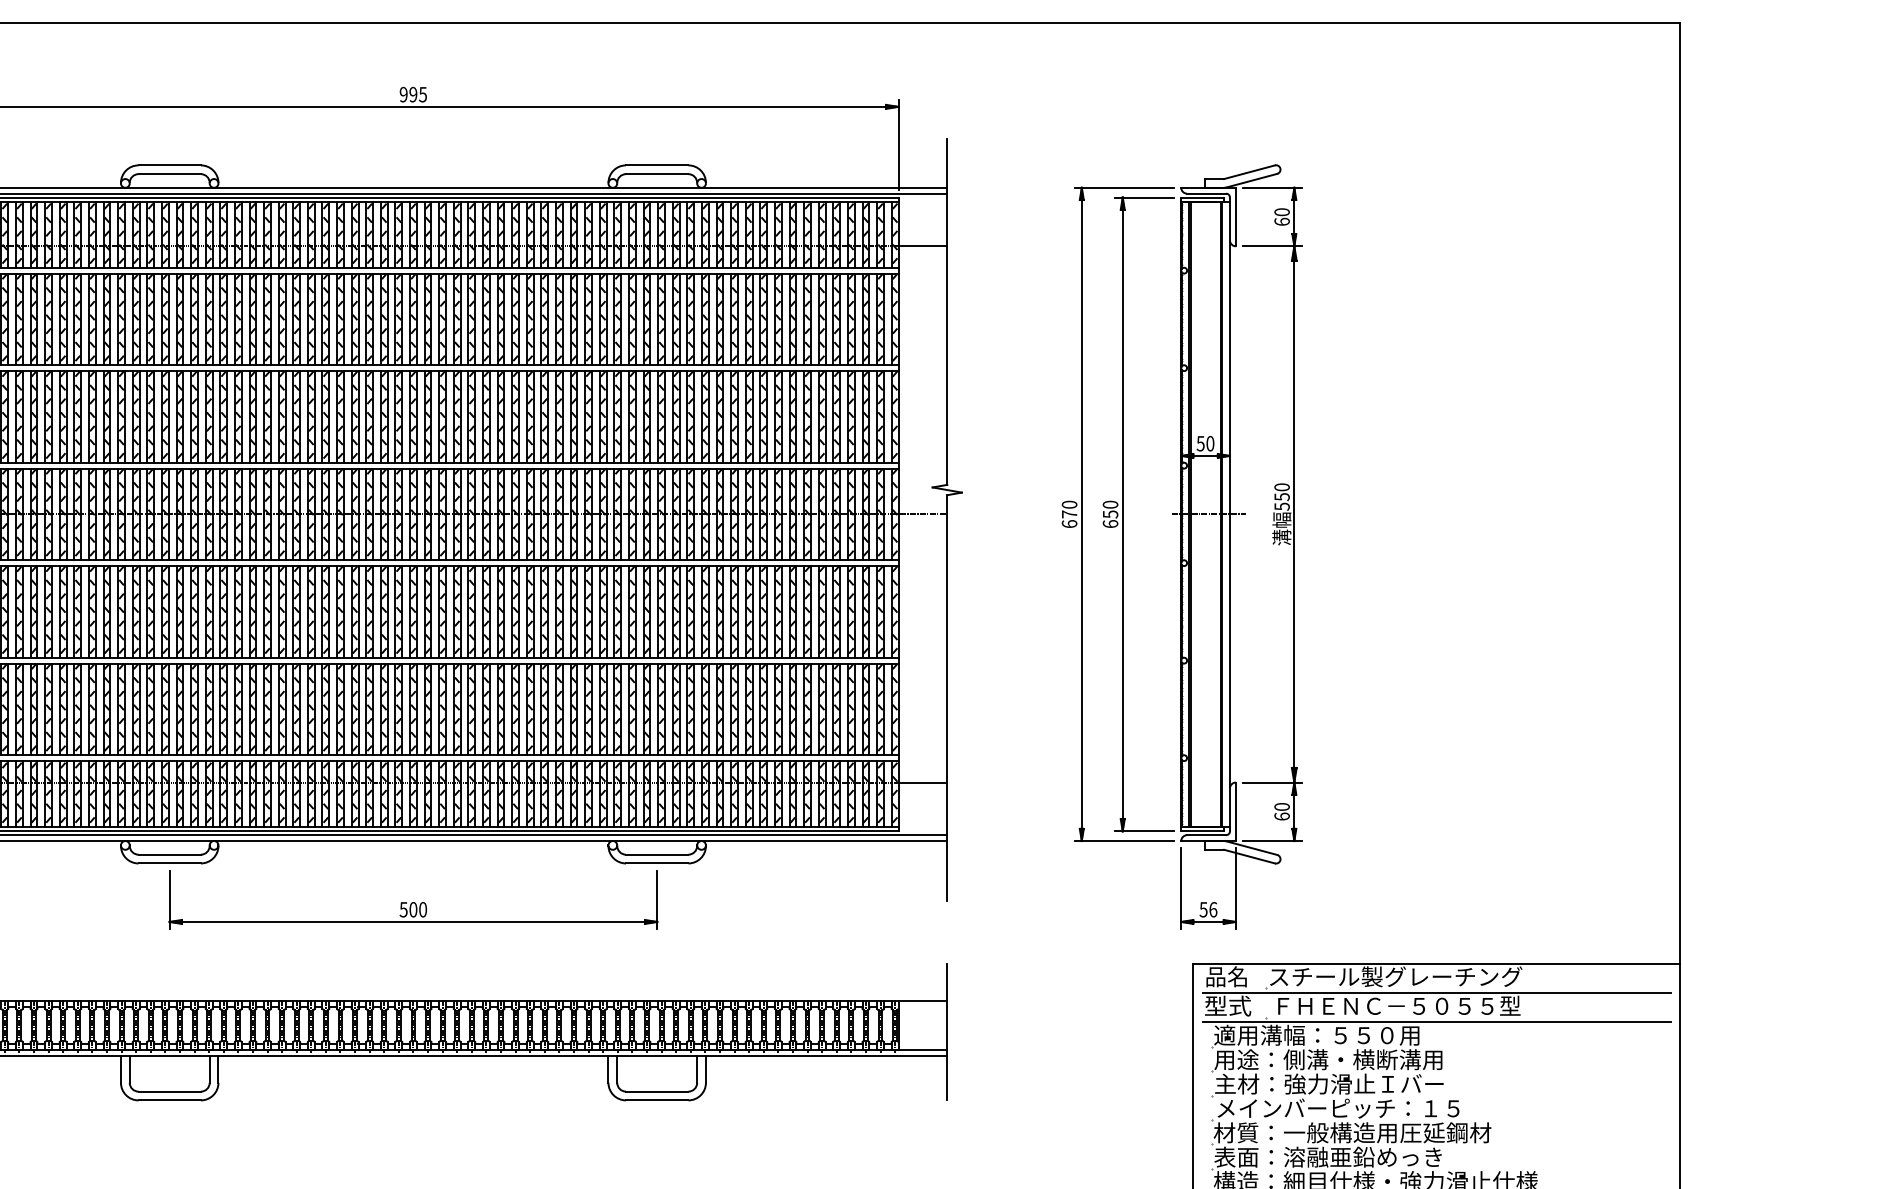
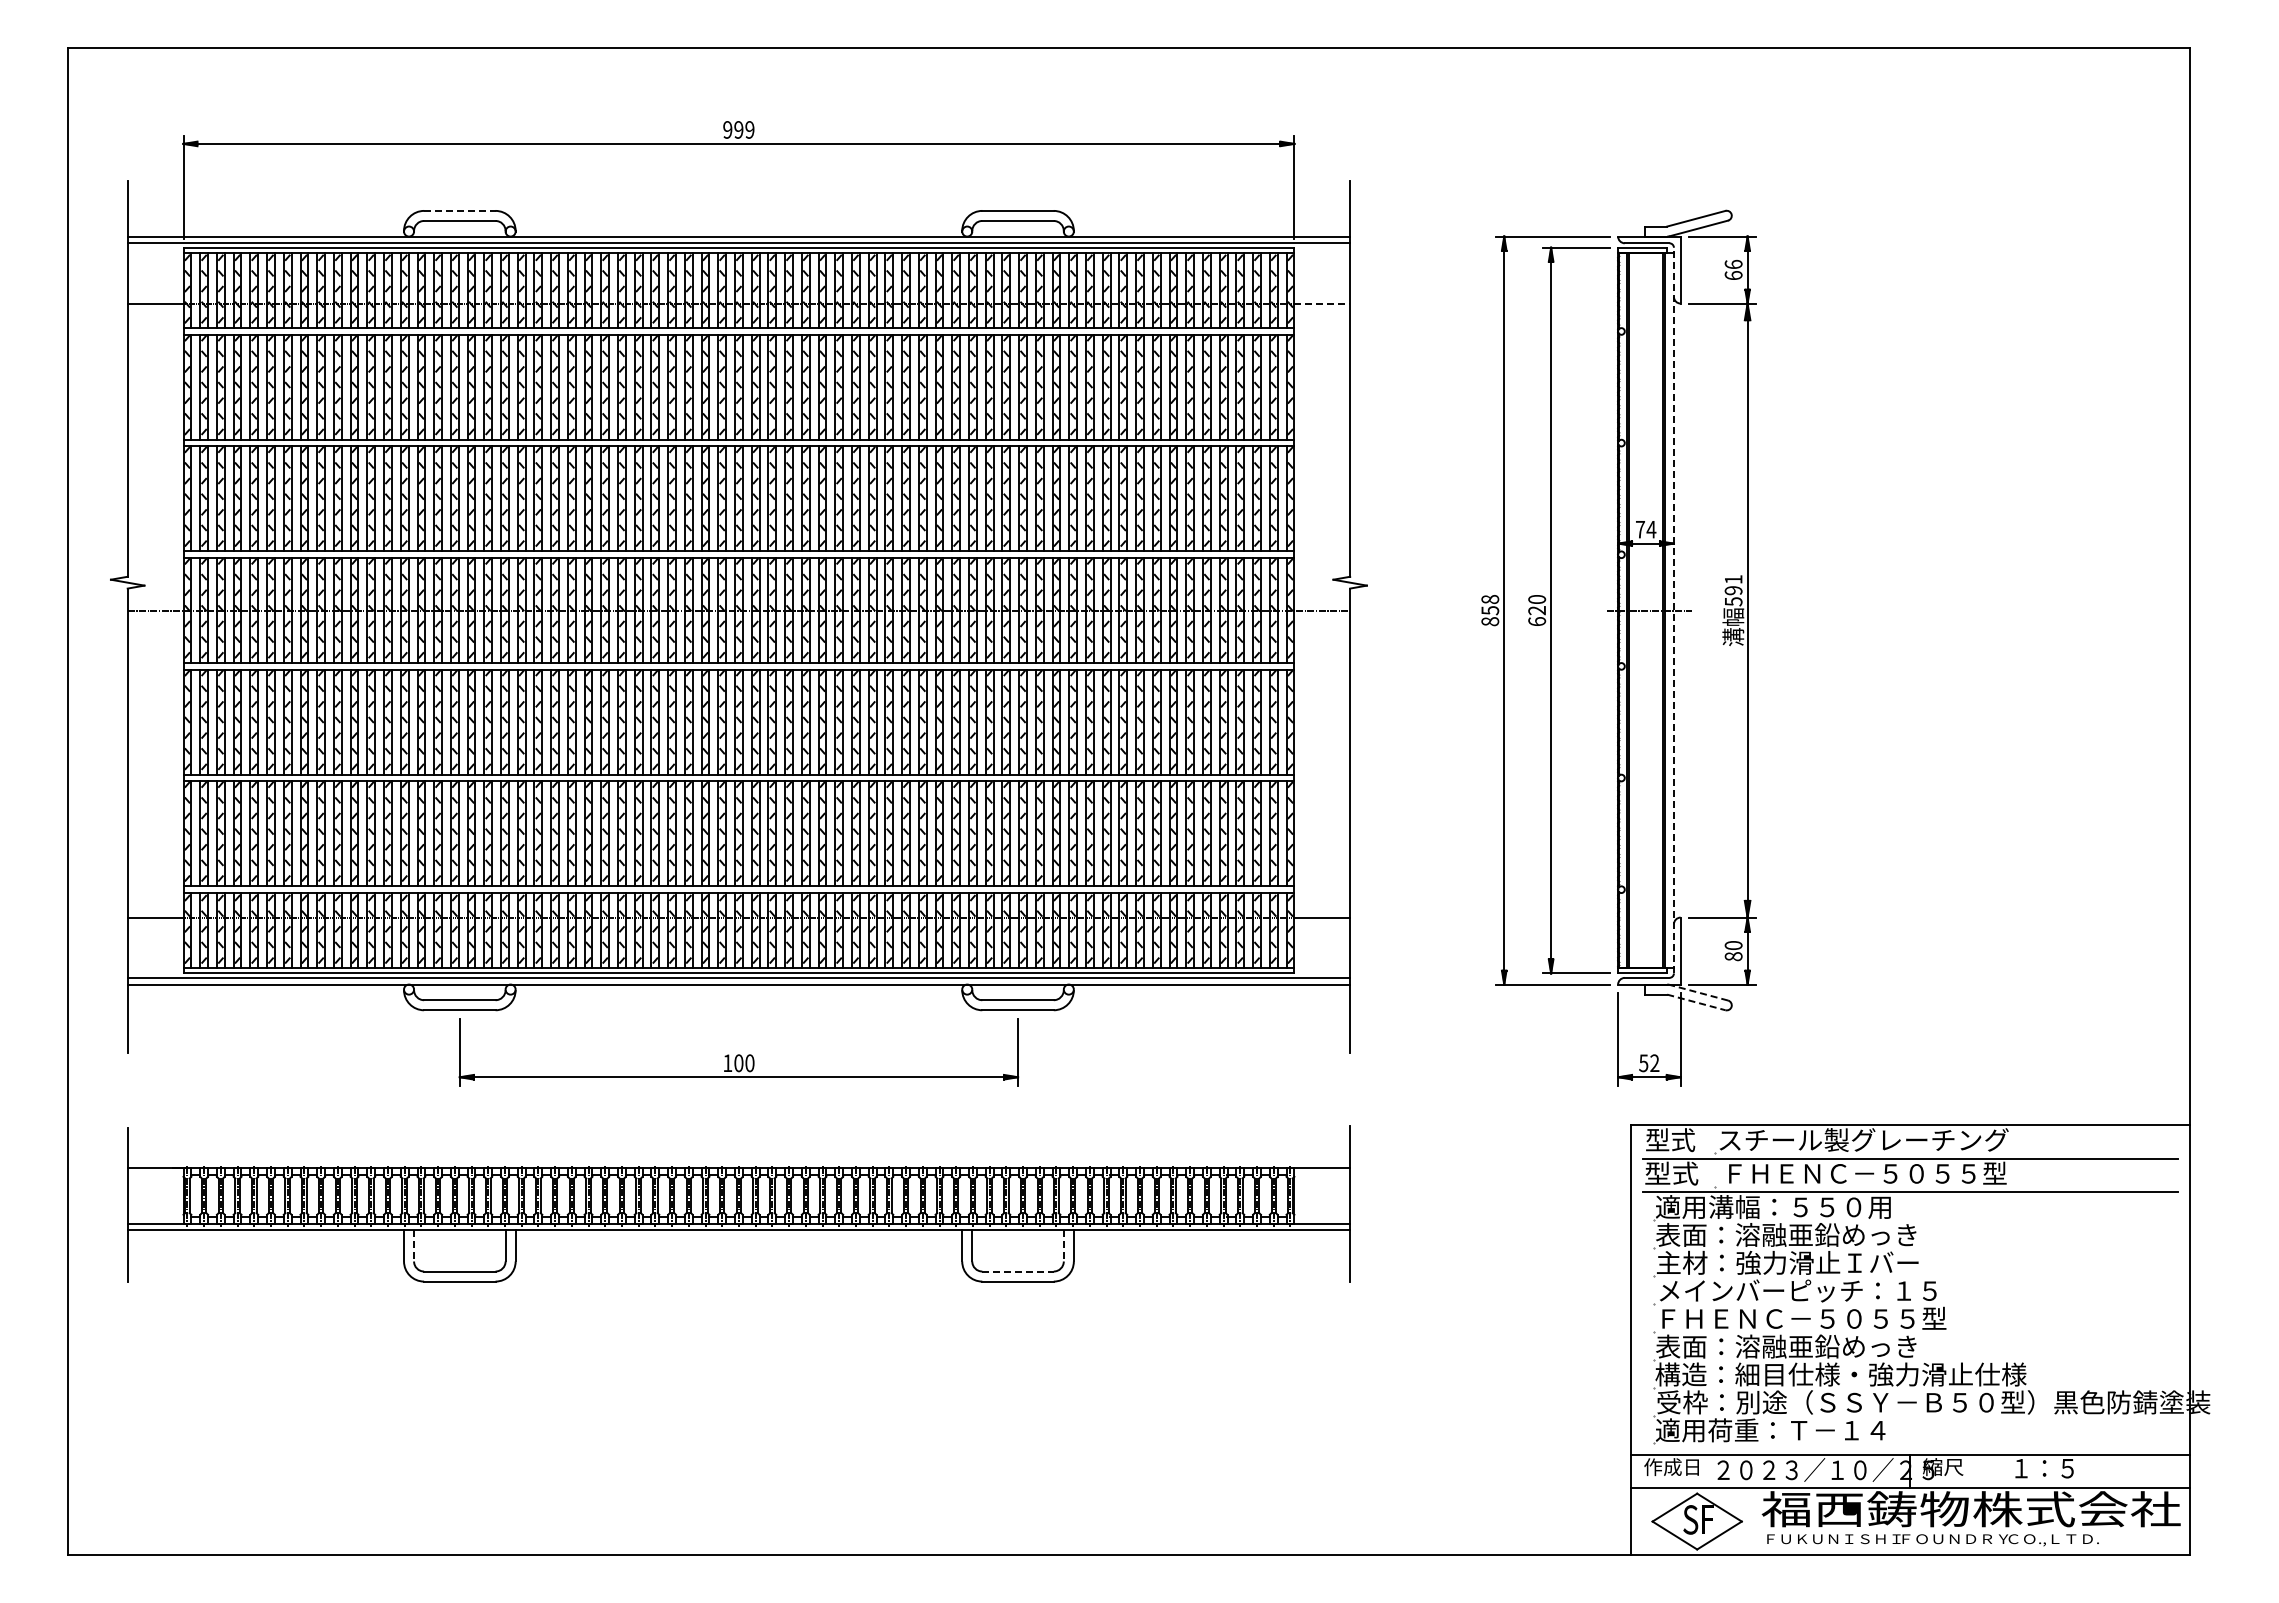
text: (422, 94) -> (749, 129), 995 -> 999
line: (169, 165) -> (459, 210), solid -> dashed
text: (1282, 211) -> (1733, 263), 60 -> 66
line: (923, 246) -> (1322, 303), solid -> dashed
text: (1205, 443) -> (1645, 529), 50 -> 74
text: (1282, 492) -> (1733, 585), 550 -> 591
text: (1069, 514) -> (1490, 610), 670 -> 858
text: (1110, 514) -> (1537, 610), 650 -> 620
line: (1229, 514) -> (1673, 610), solid -> dashed
text: (1282, 816) -> (1733, 956), 60 -> 80
line: (1251, 847) -> (1698, 992), solid -> dashed
line: (1249, 856) -> (1696, 1002), solid -> dashed
text: (403, 909) -> (727, 1063), 500 -> 100
text: (1213, 909) -> (1654, 1063), 56 -> 52
text: (1226, 977) -> (1670, 1140), 品名 -> 型式
text: (1328, 1059) -> (1786, 1234), 用途：側溝・横断溝用 -> 表面：溶融亜鉛めっき
line: (130, 1068) -> (414, 1245), solid -> dashed
line: (696, 1068) -> (1063, 1245), solid -> dashed
line: (657, 1091) -> (1018, 1271), solid -> dashed
text: (1352, 1132) -> (1814, 1318), 材質：一般構造用圧延鋼材 -> ＦＨＥＮＣ－５０５５型

